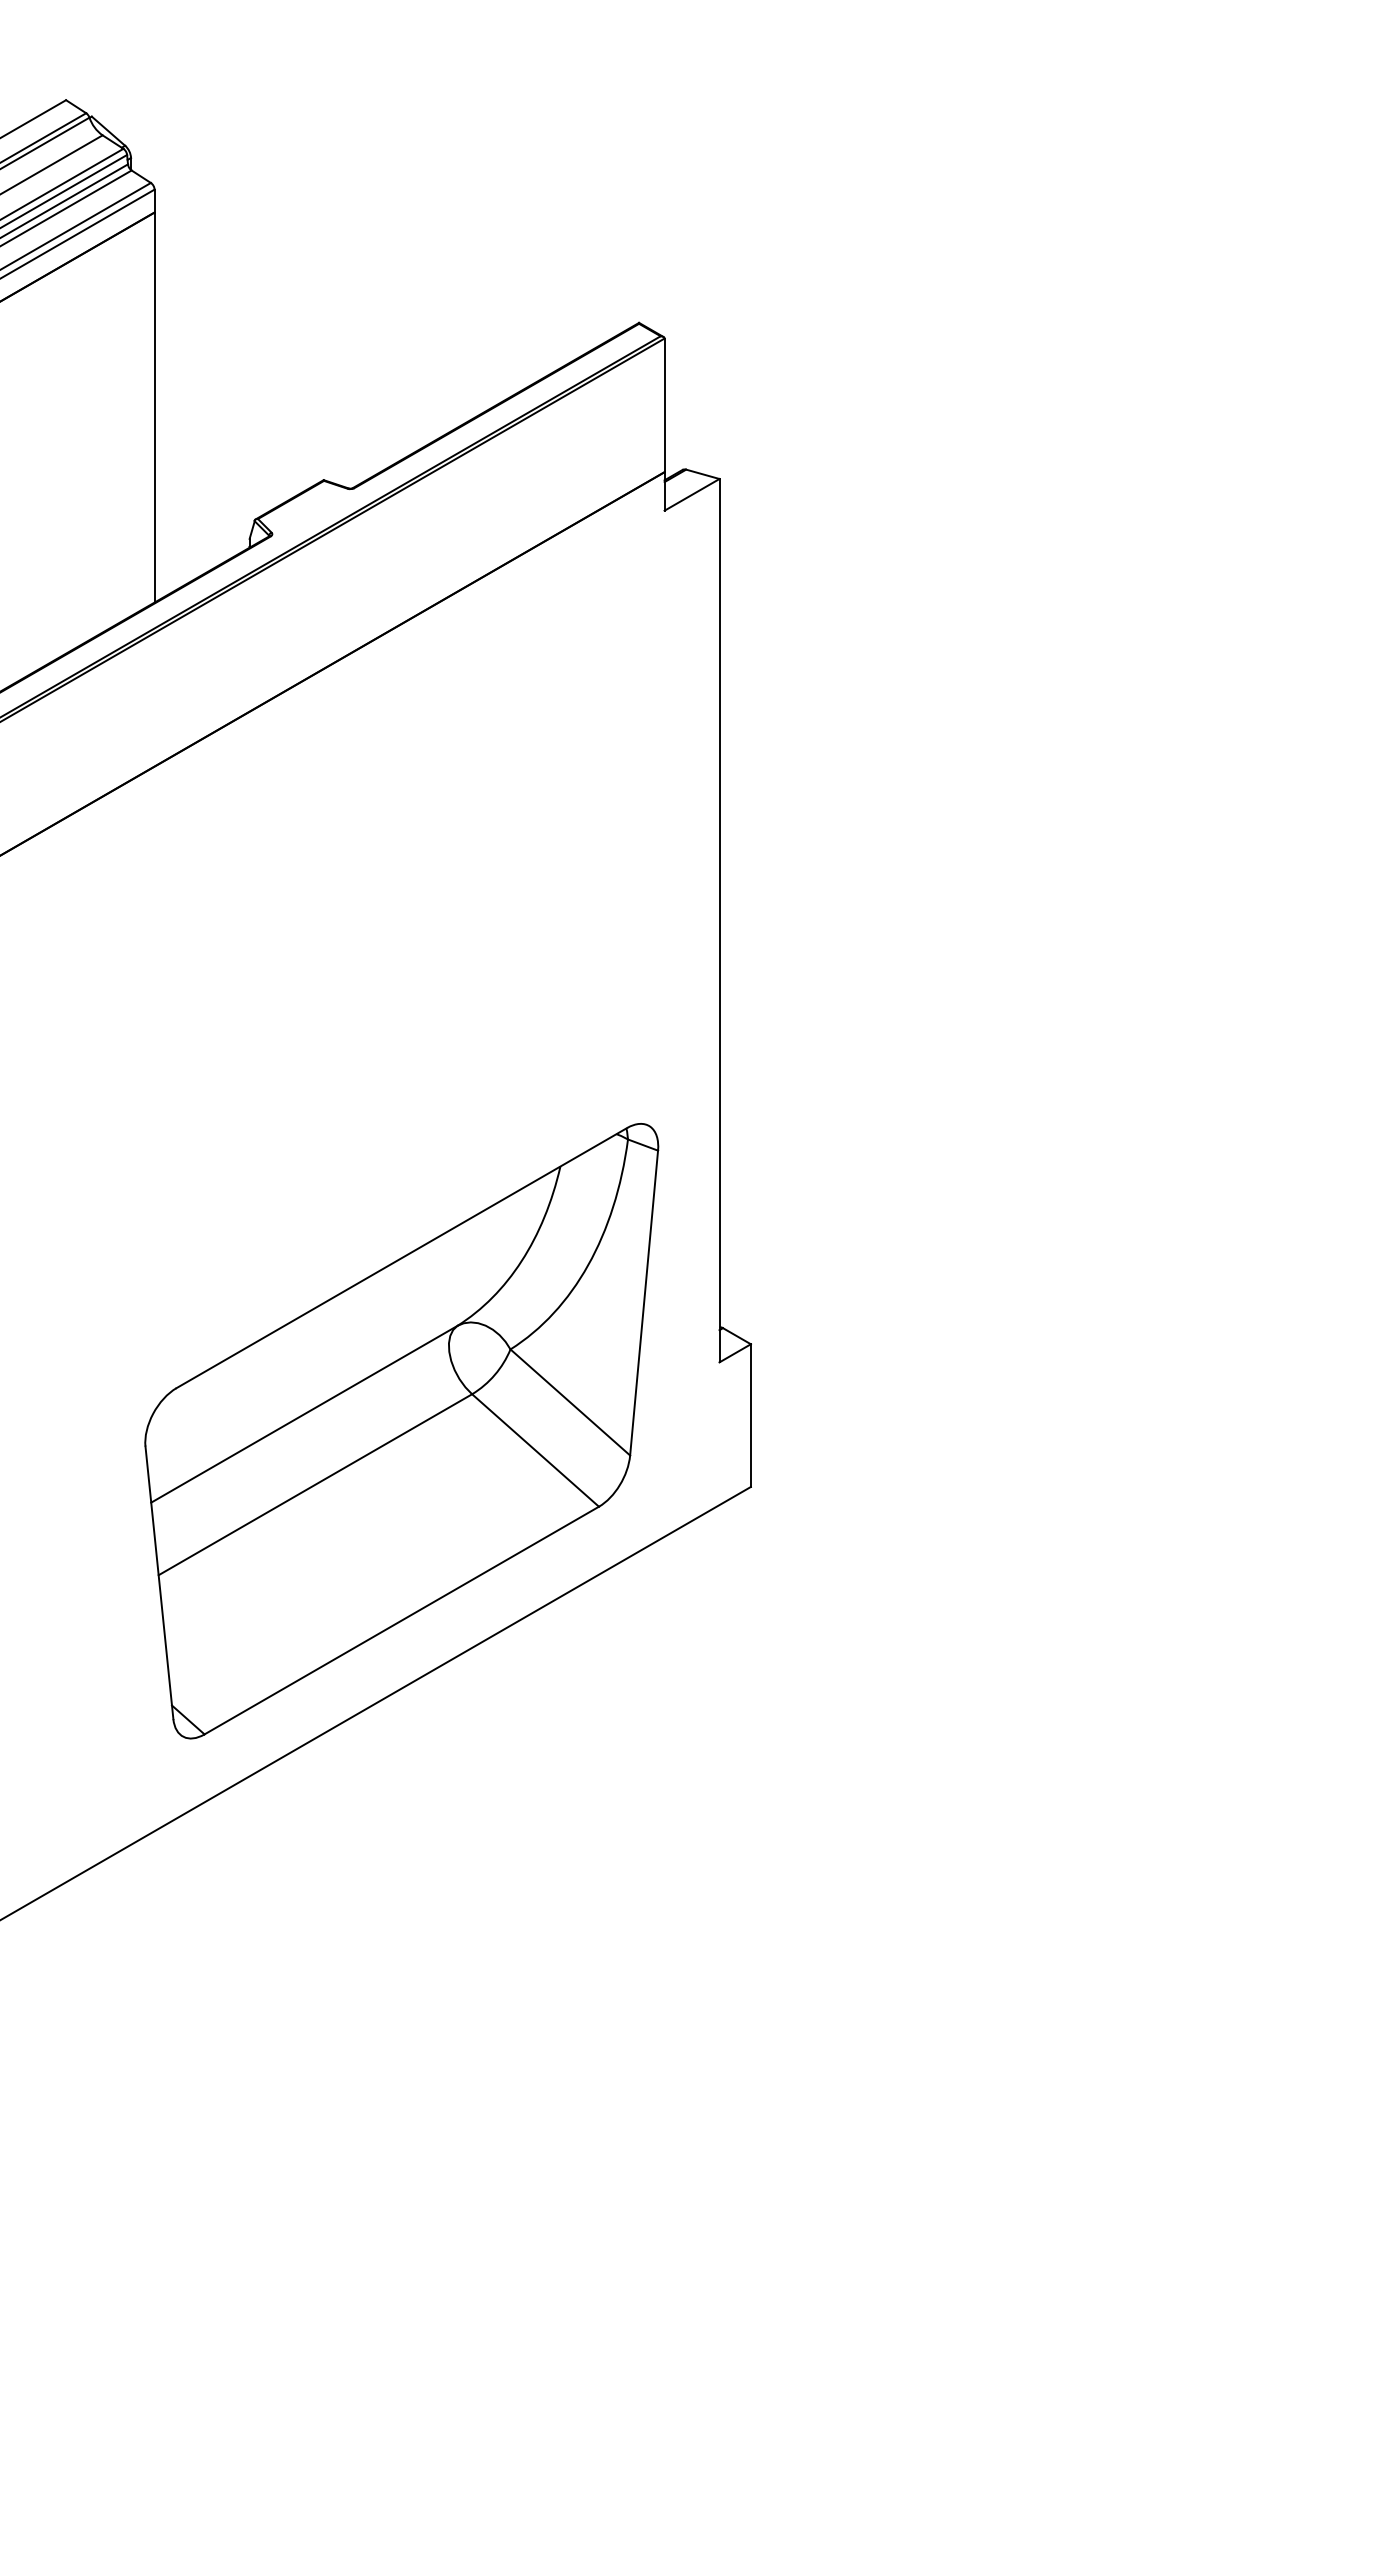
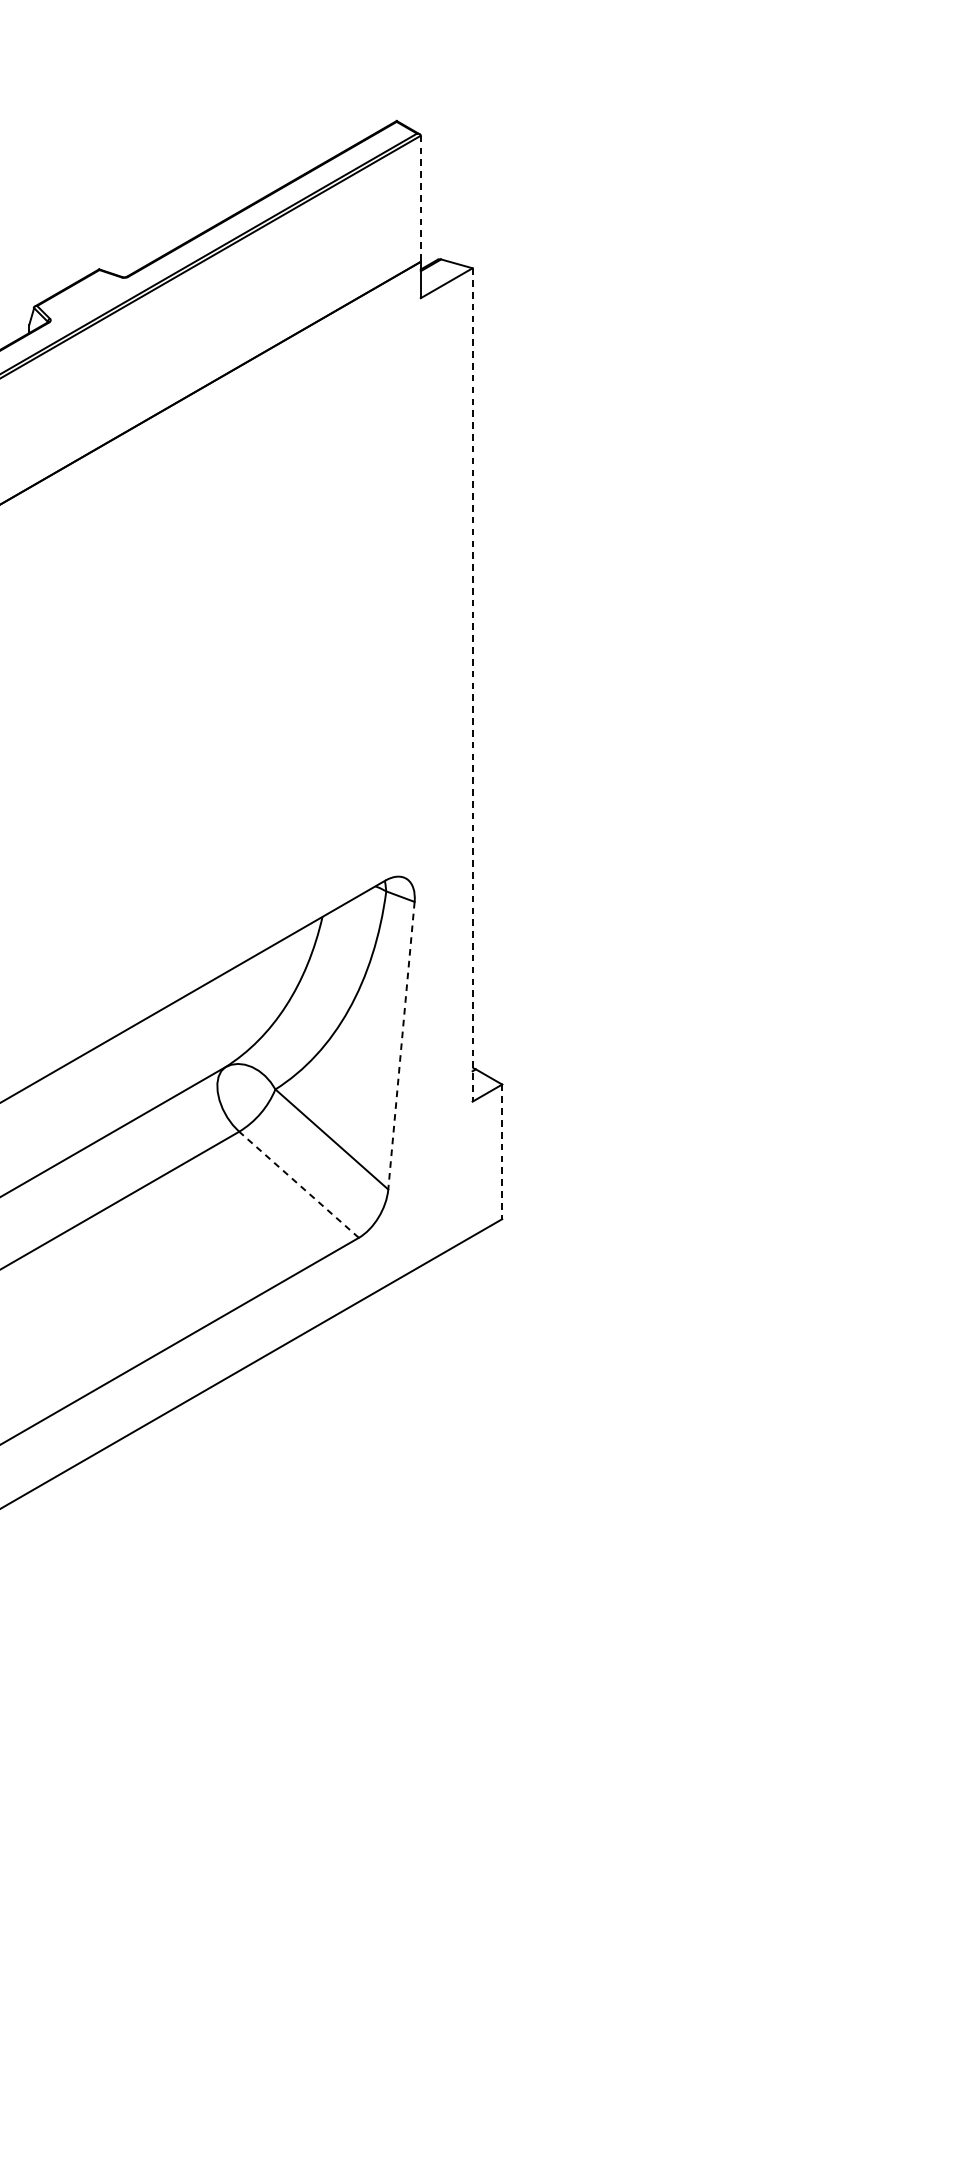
line: (664, 405) -> (420, 198), solid -> dashed
line: (719, 920) -> (472, 684), solid -> dashed
line: (644, 1303) -> (401, 1046), solid -> dashed
line: (750, 1416) -> (501, 1152), solid -> dashed
line: (535, 1450) -> (299, 1184), solid -> dashed

